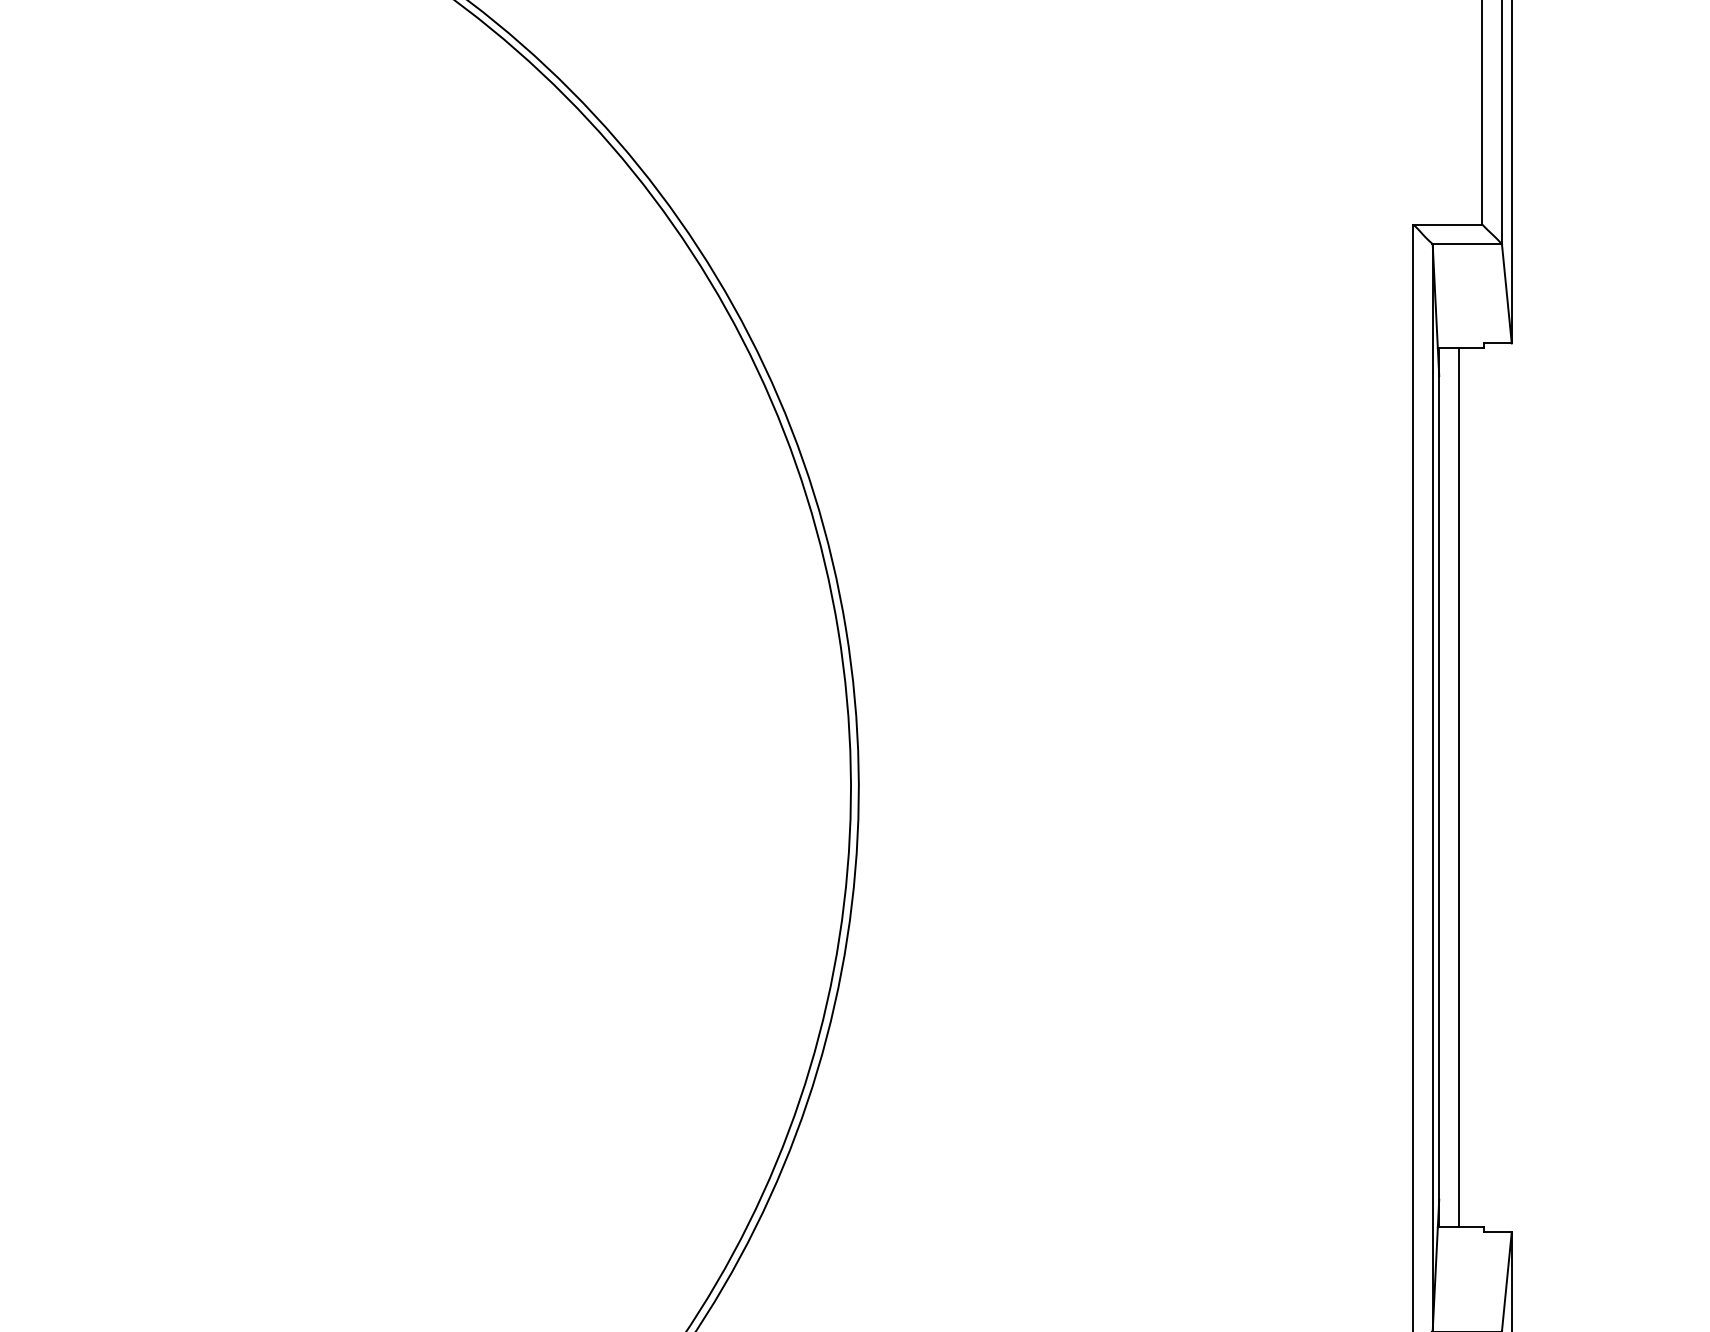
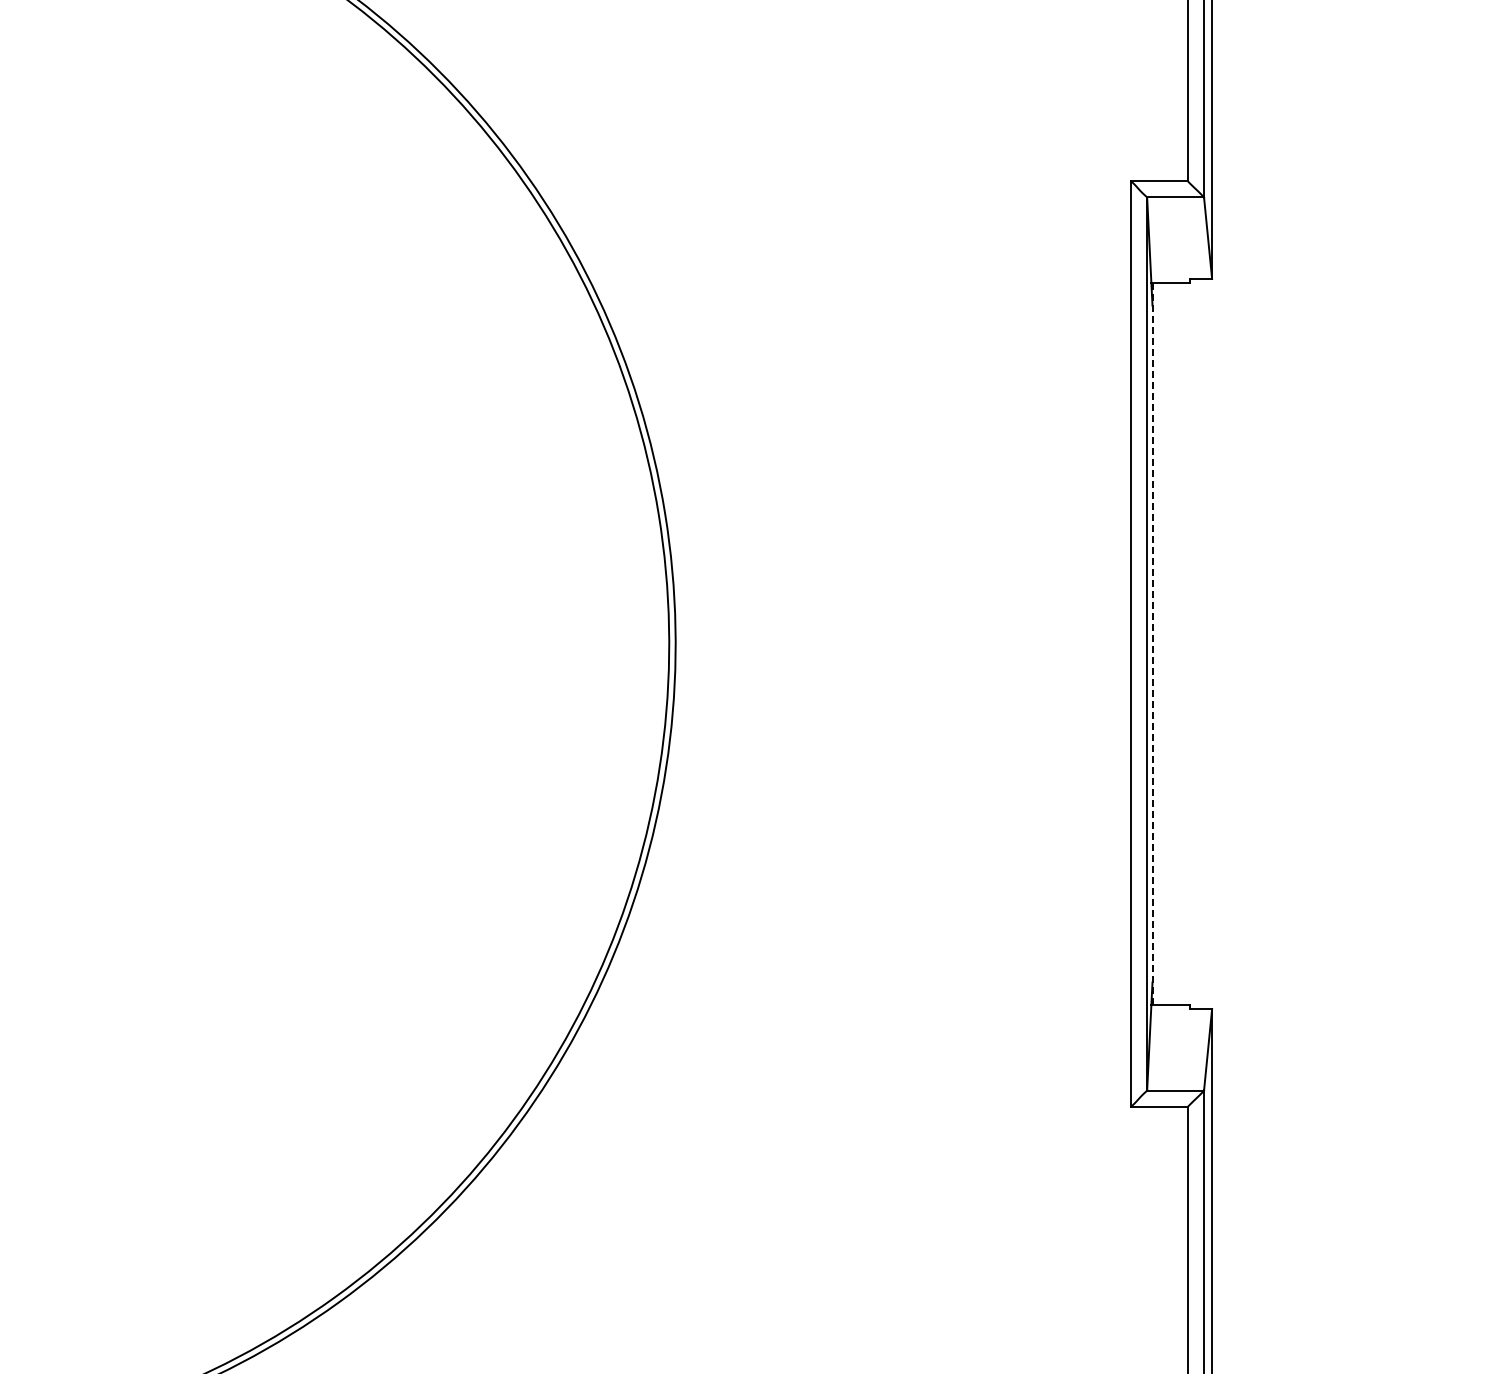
line: (1458, 787) -> (1168, 643), removed
line: (1439, 788) -> (1152, 644), solid -> dashed

